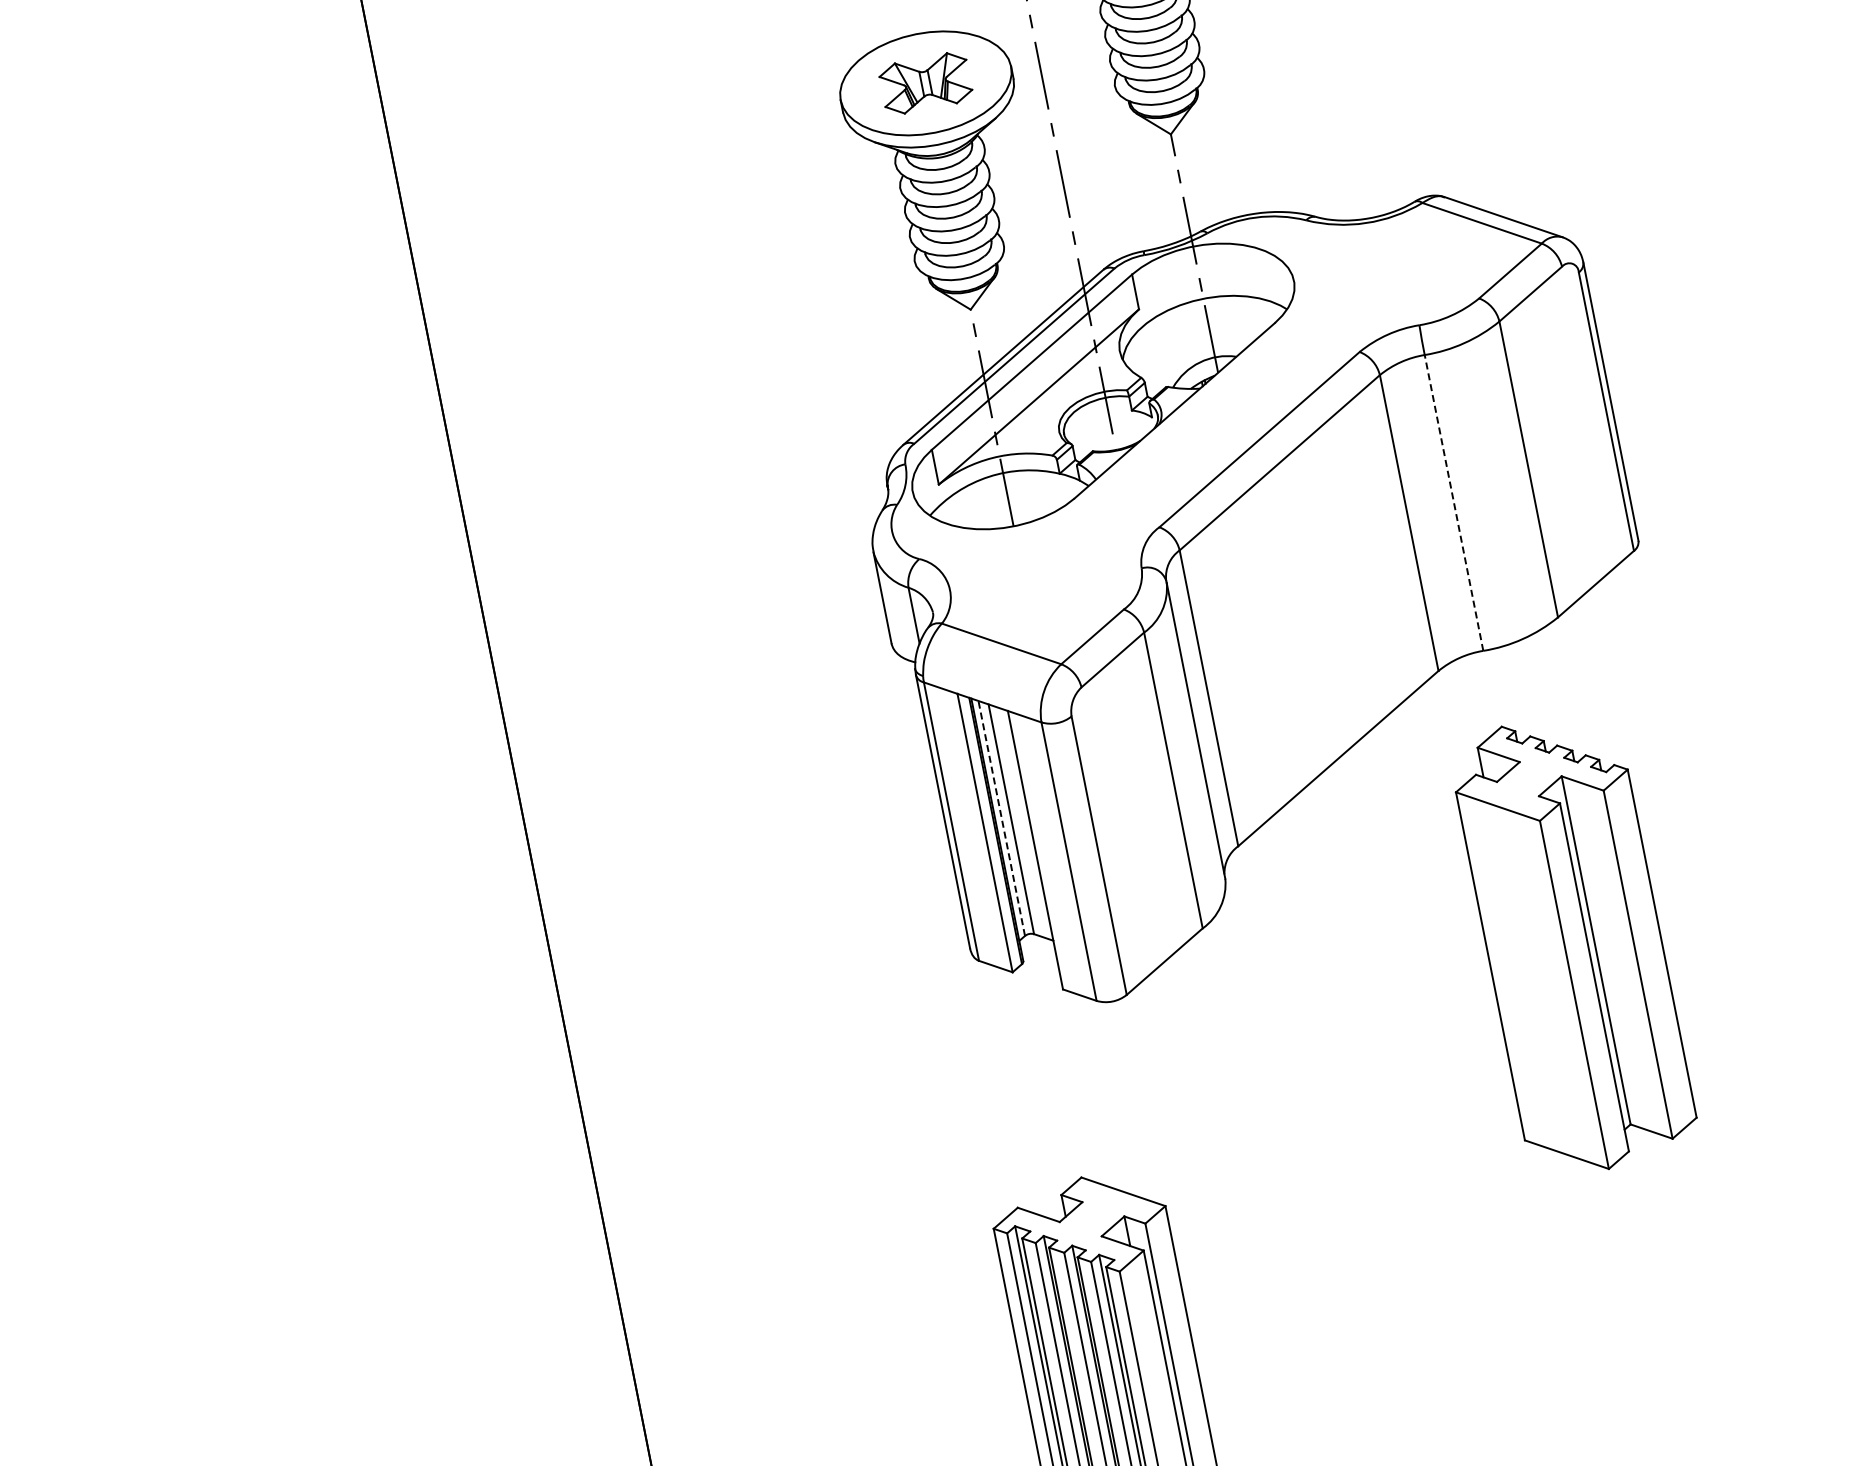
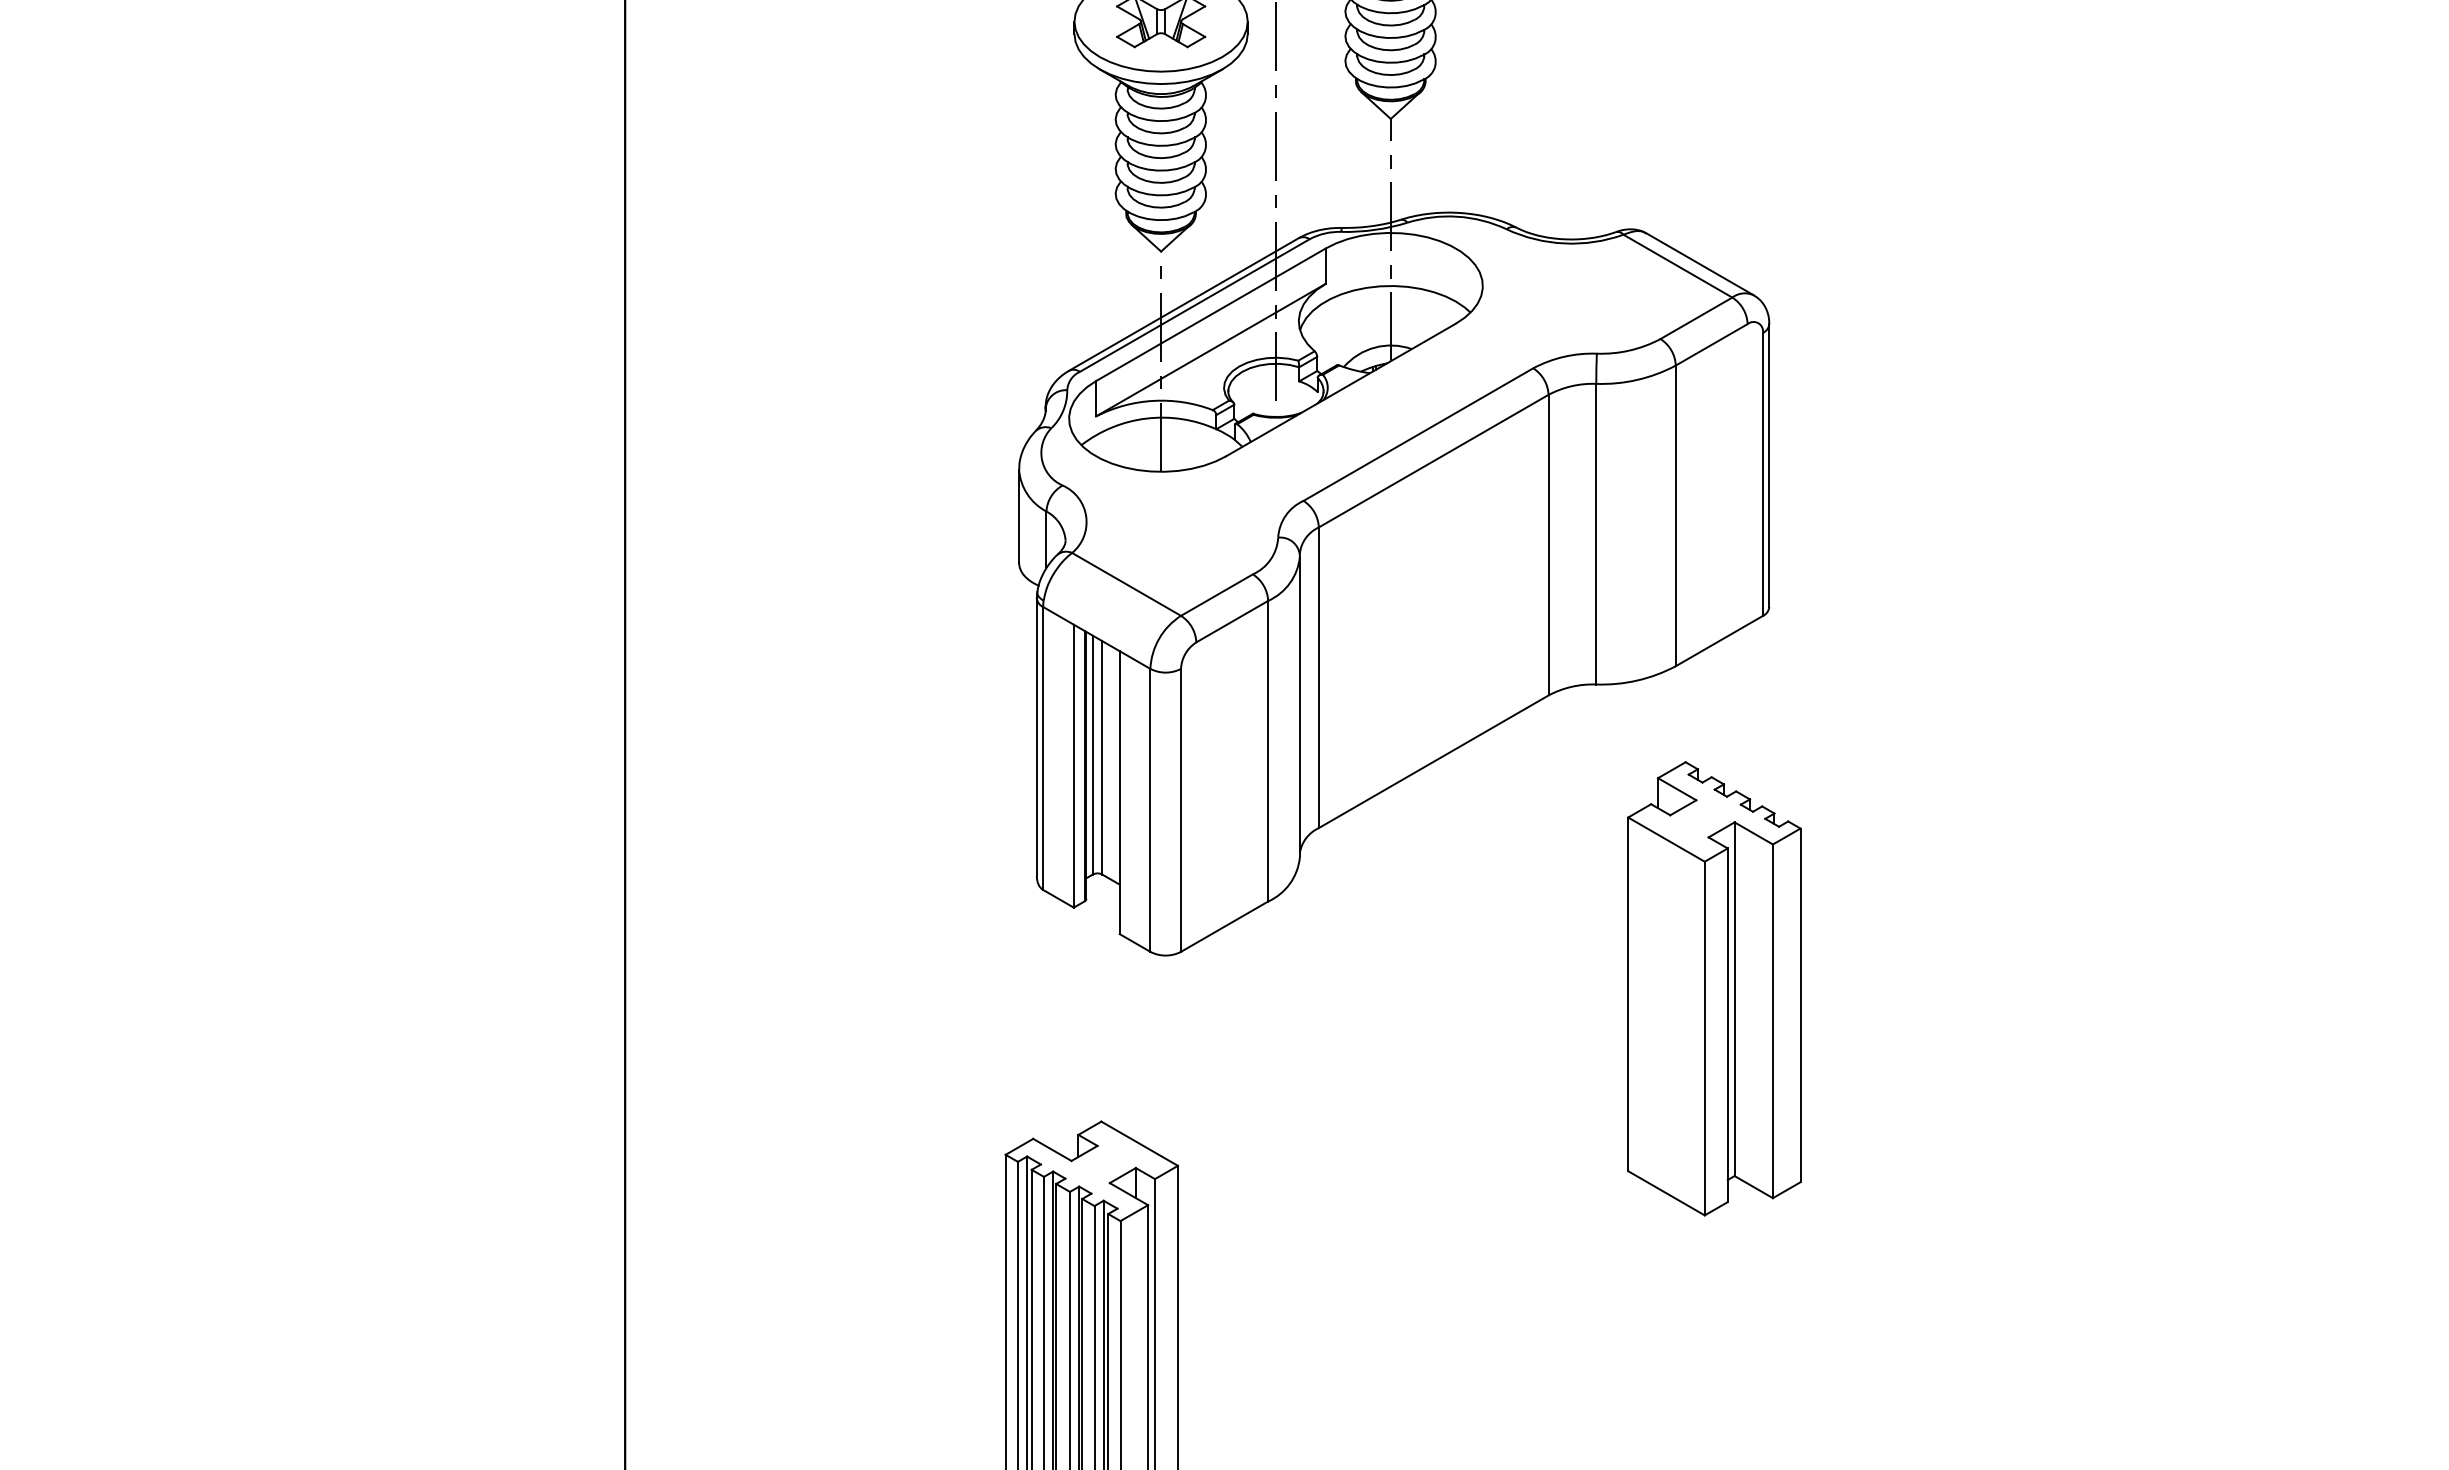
line: (1454, 502) -> (1596, 533), dashed -> solid
line: (1001, 817) -> (1092, 754), dashed -> solid
part: (1574, 943) -> (1714, 988), moved

